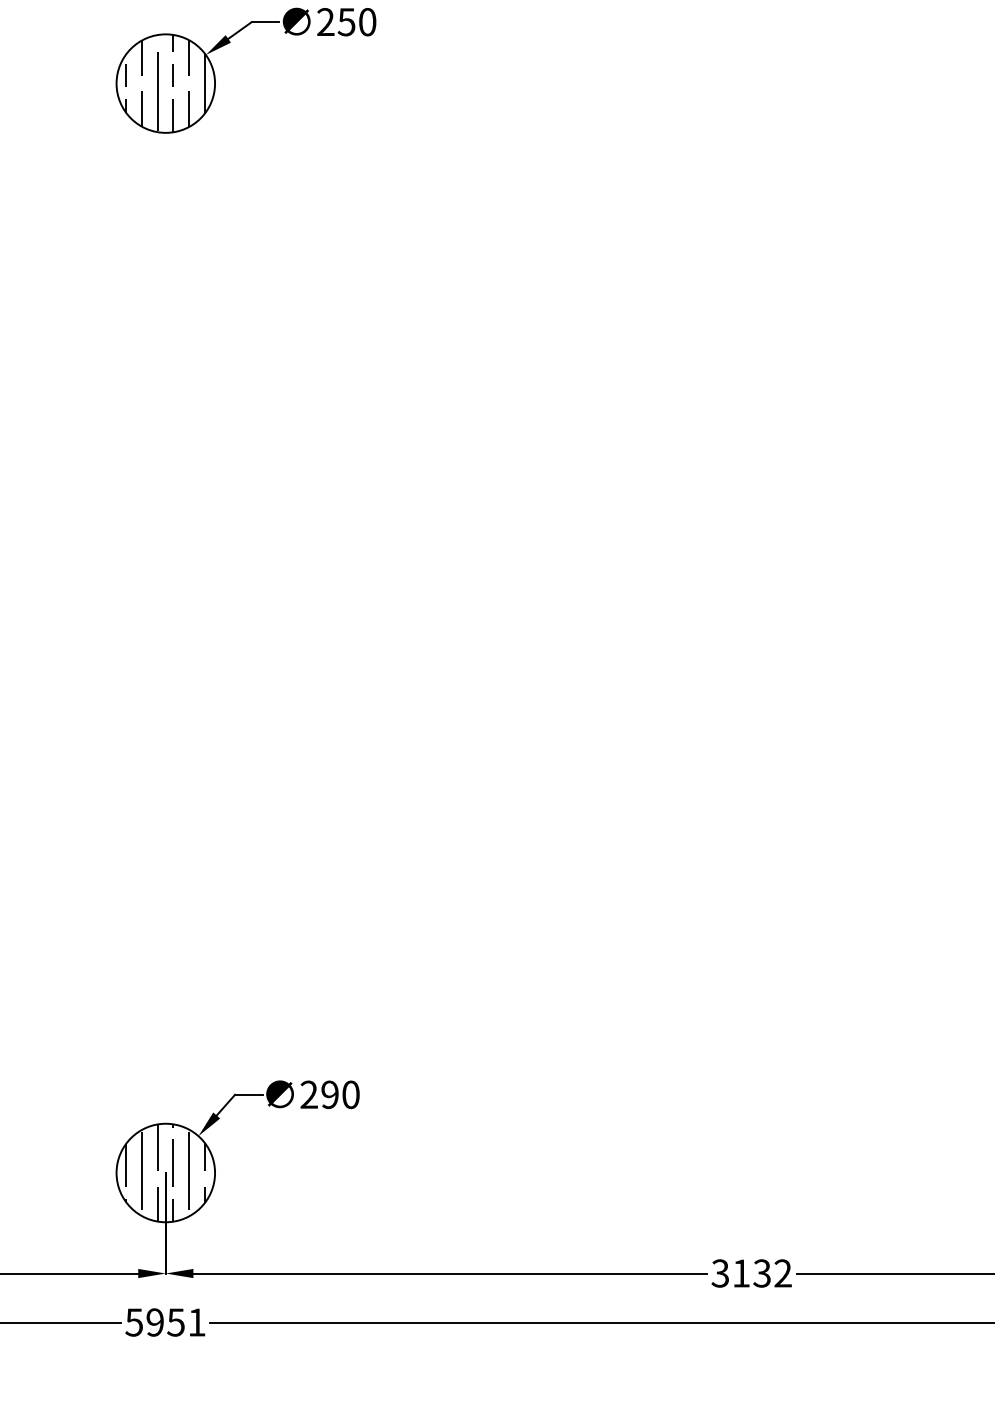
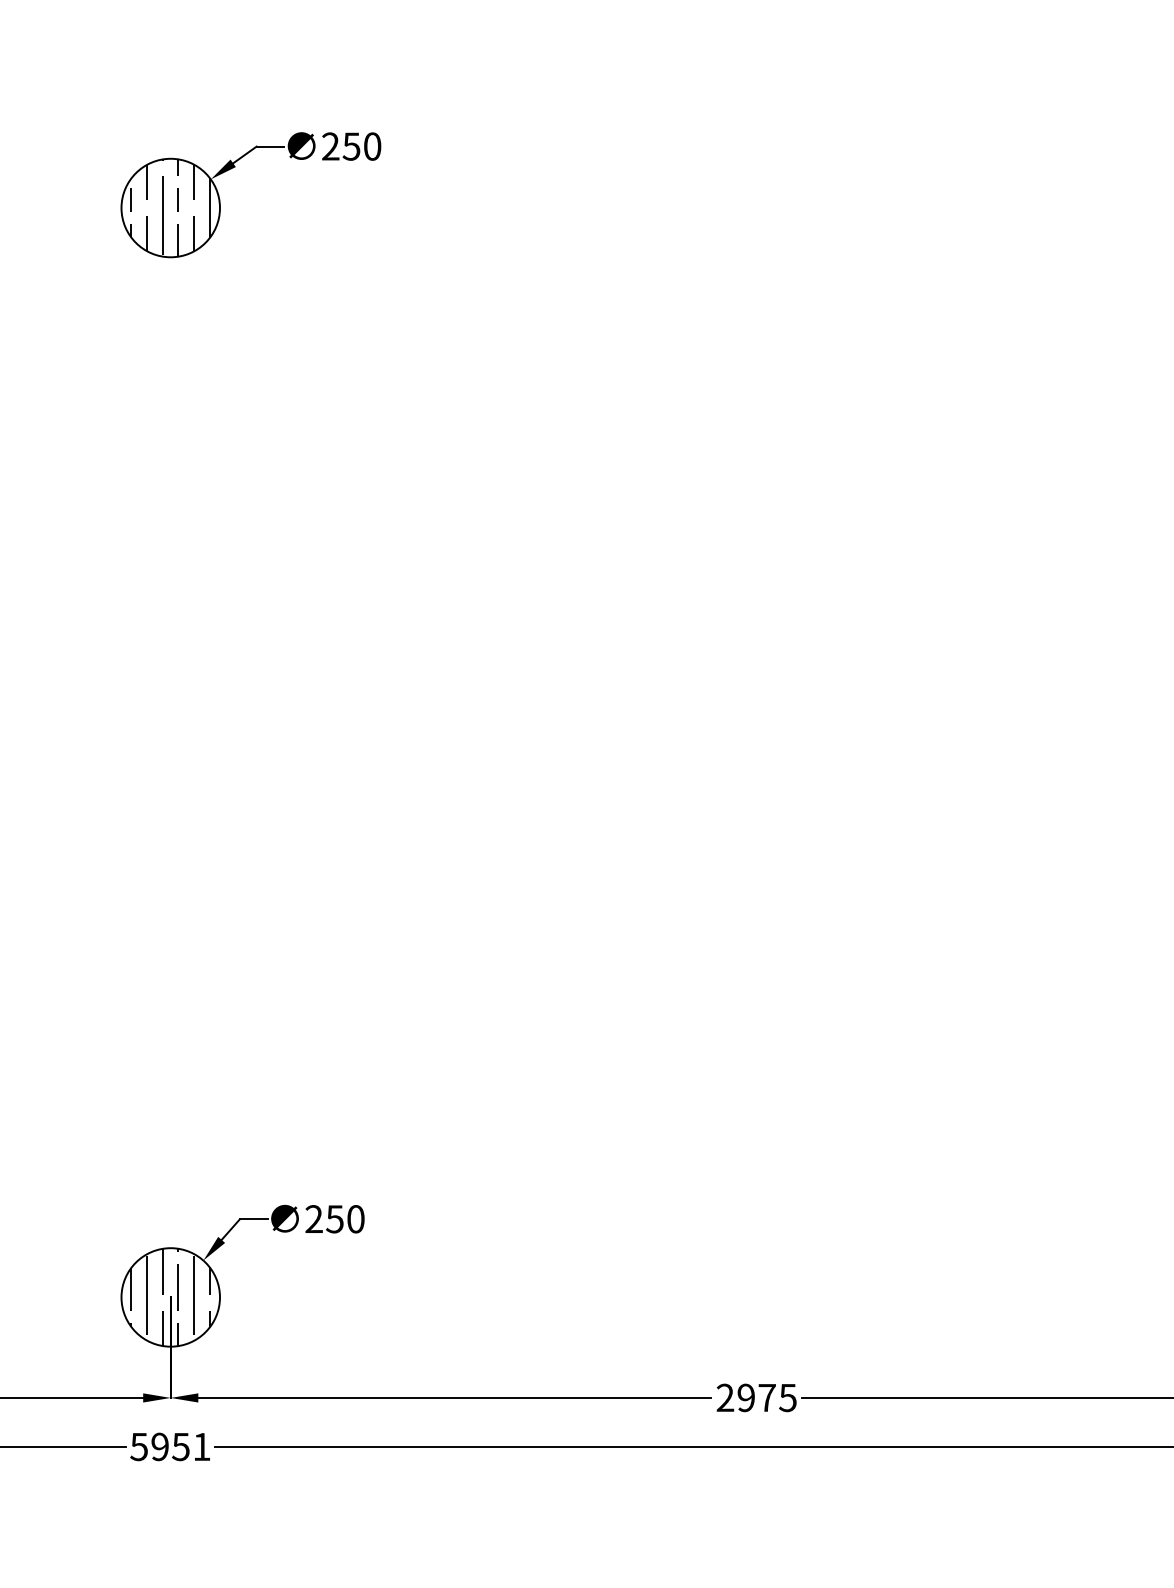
text: (329, 1095) -> (334, 1219), 290 -> 250
text: (751, 1273) -> (756, 1397), 3132 -> 2975

